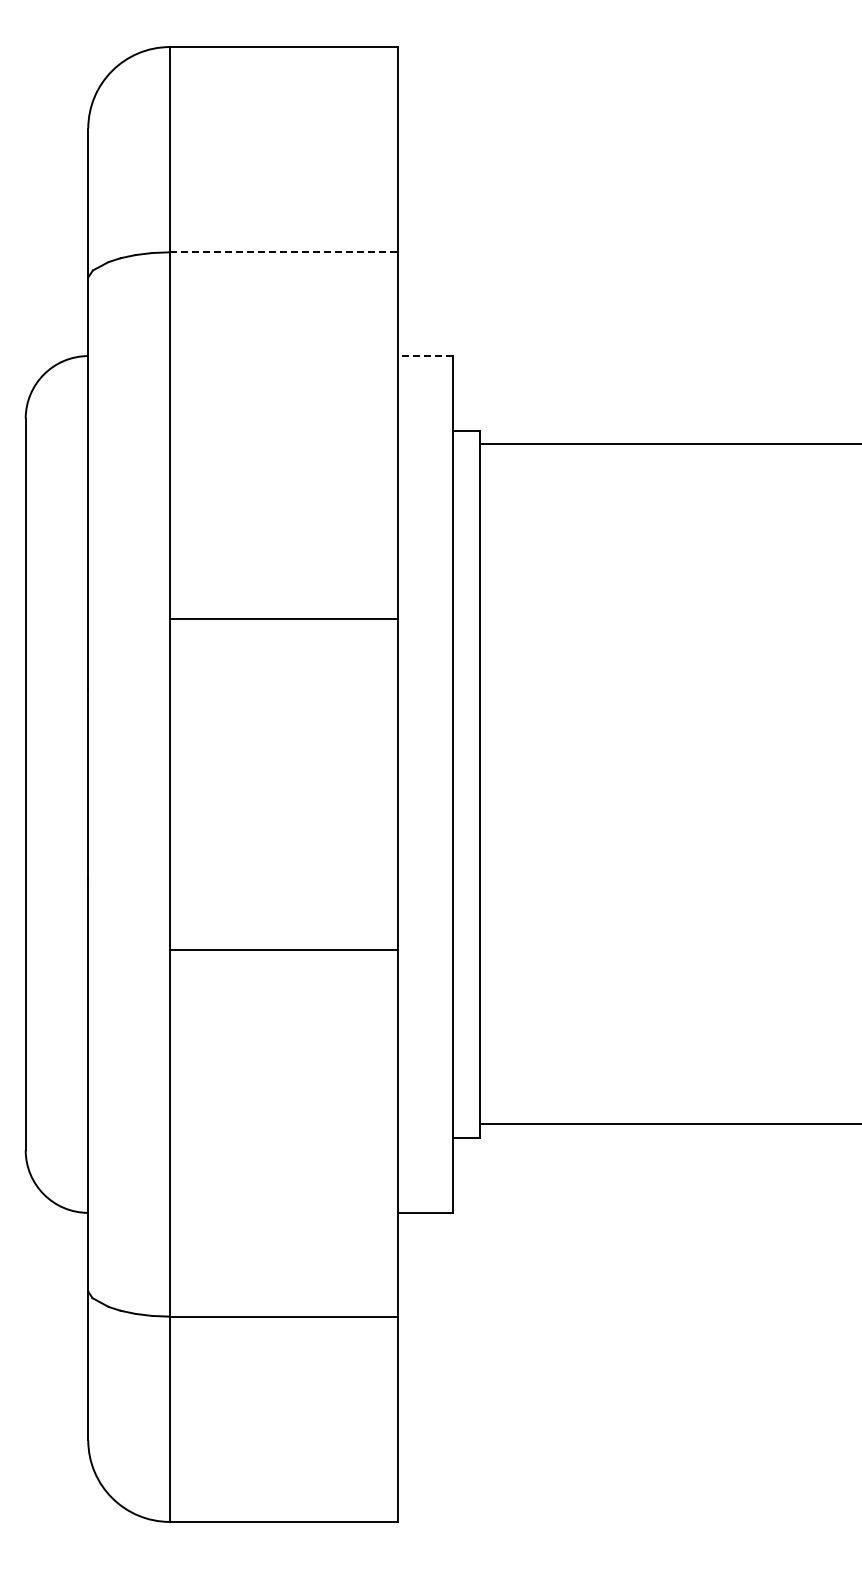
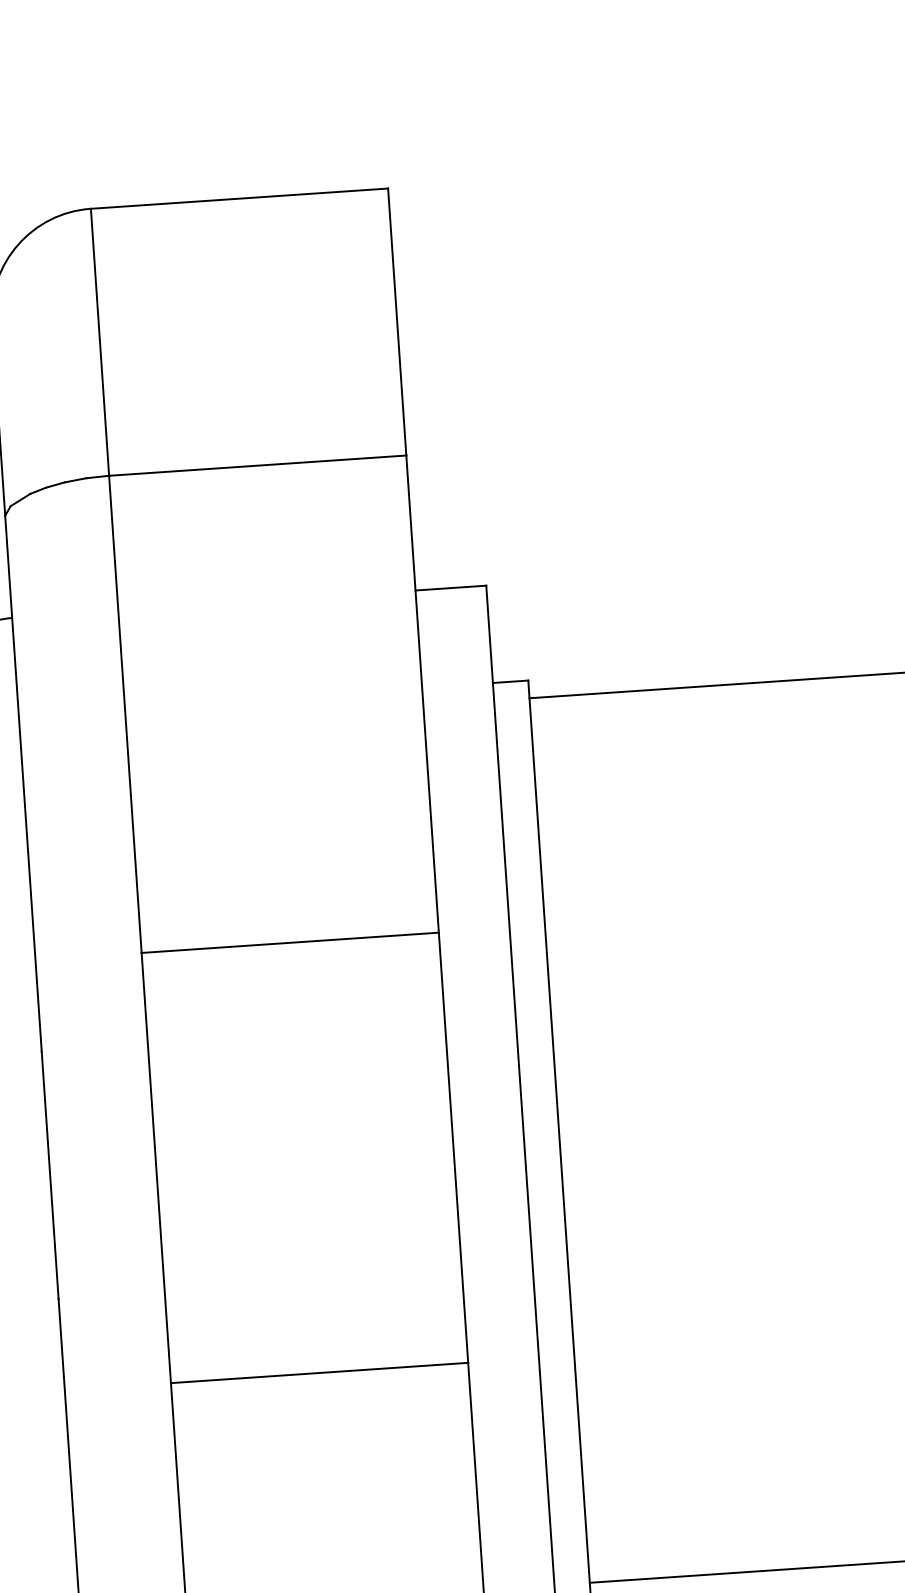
line: (284, 252) -> (258, 465), dashed -> solid
line: (425, 356) -> (450, 588), dashed -> solid

